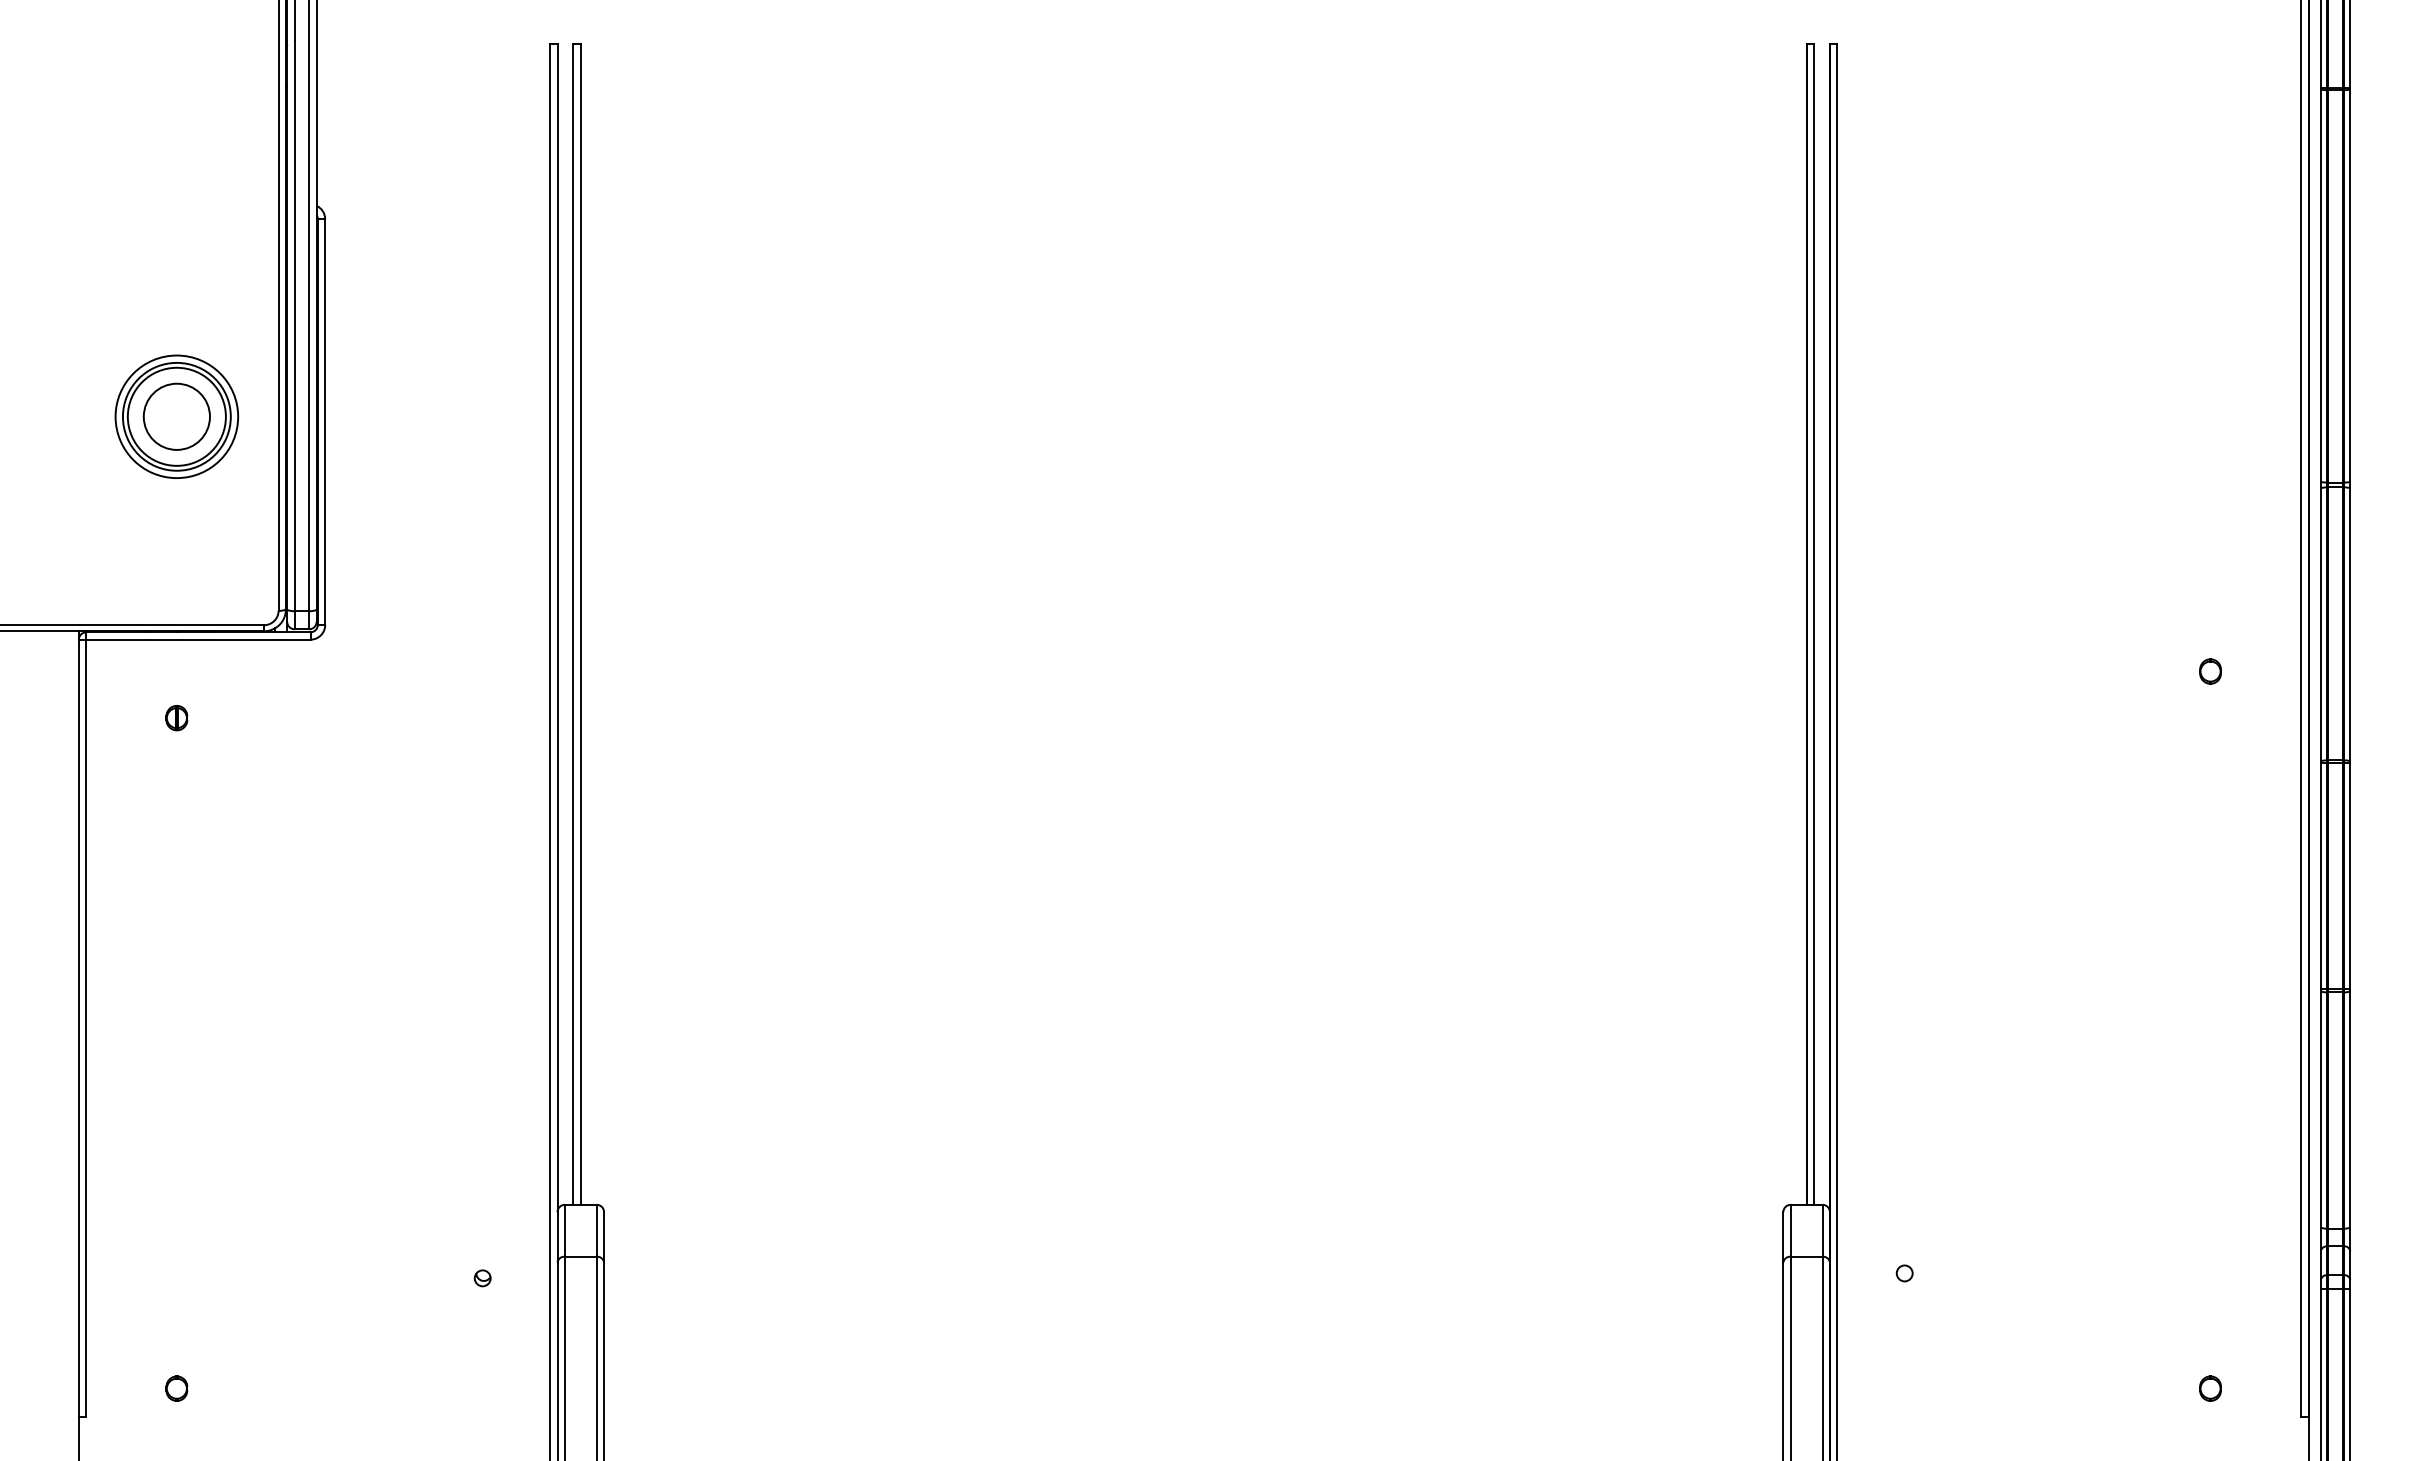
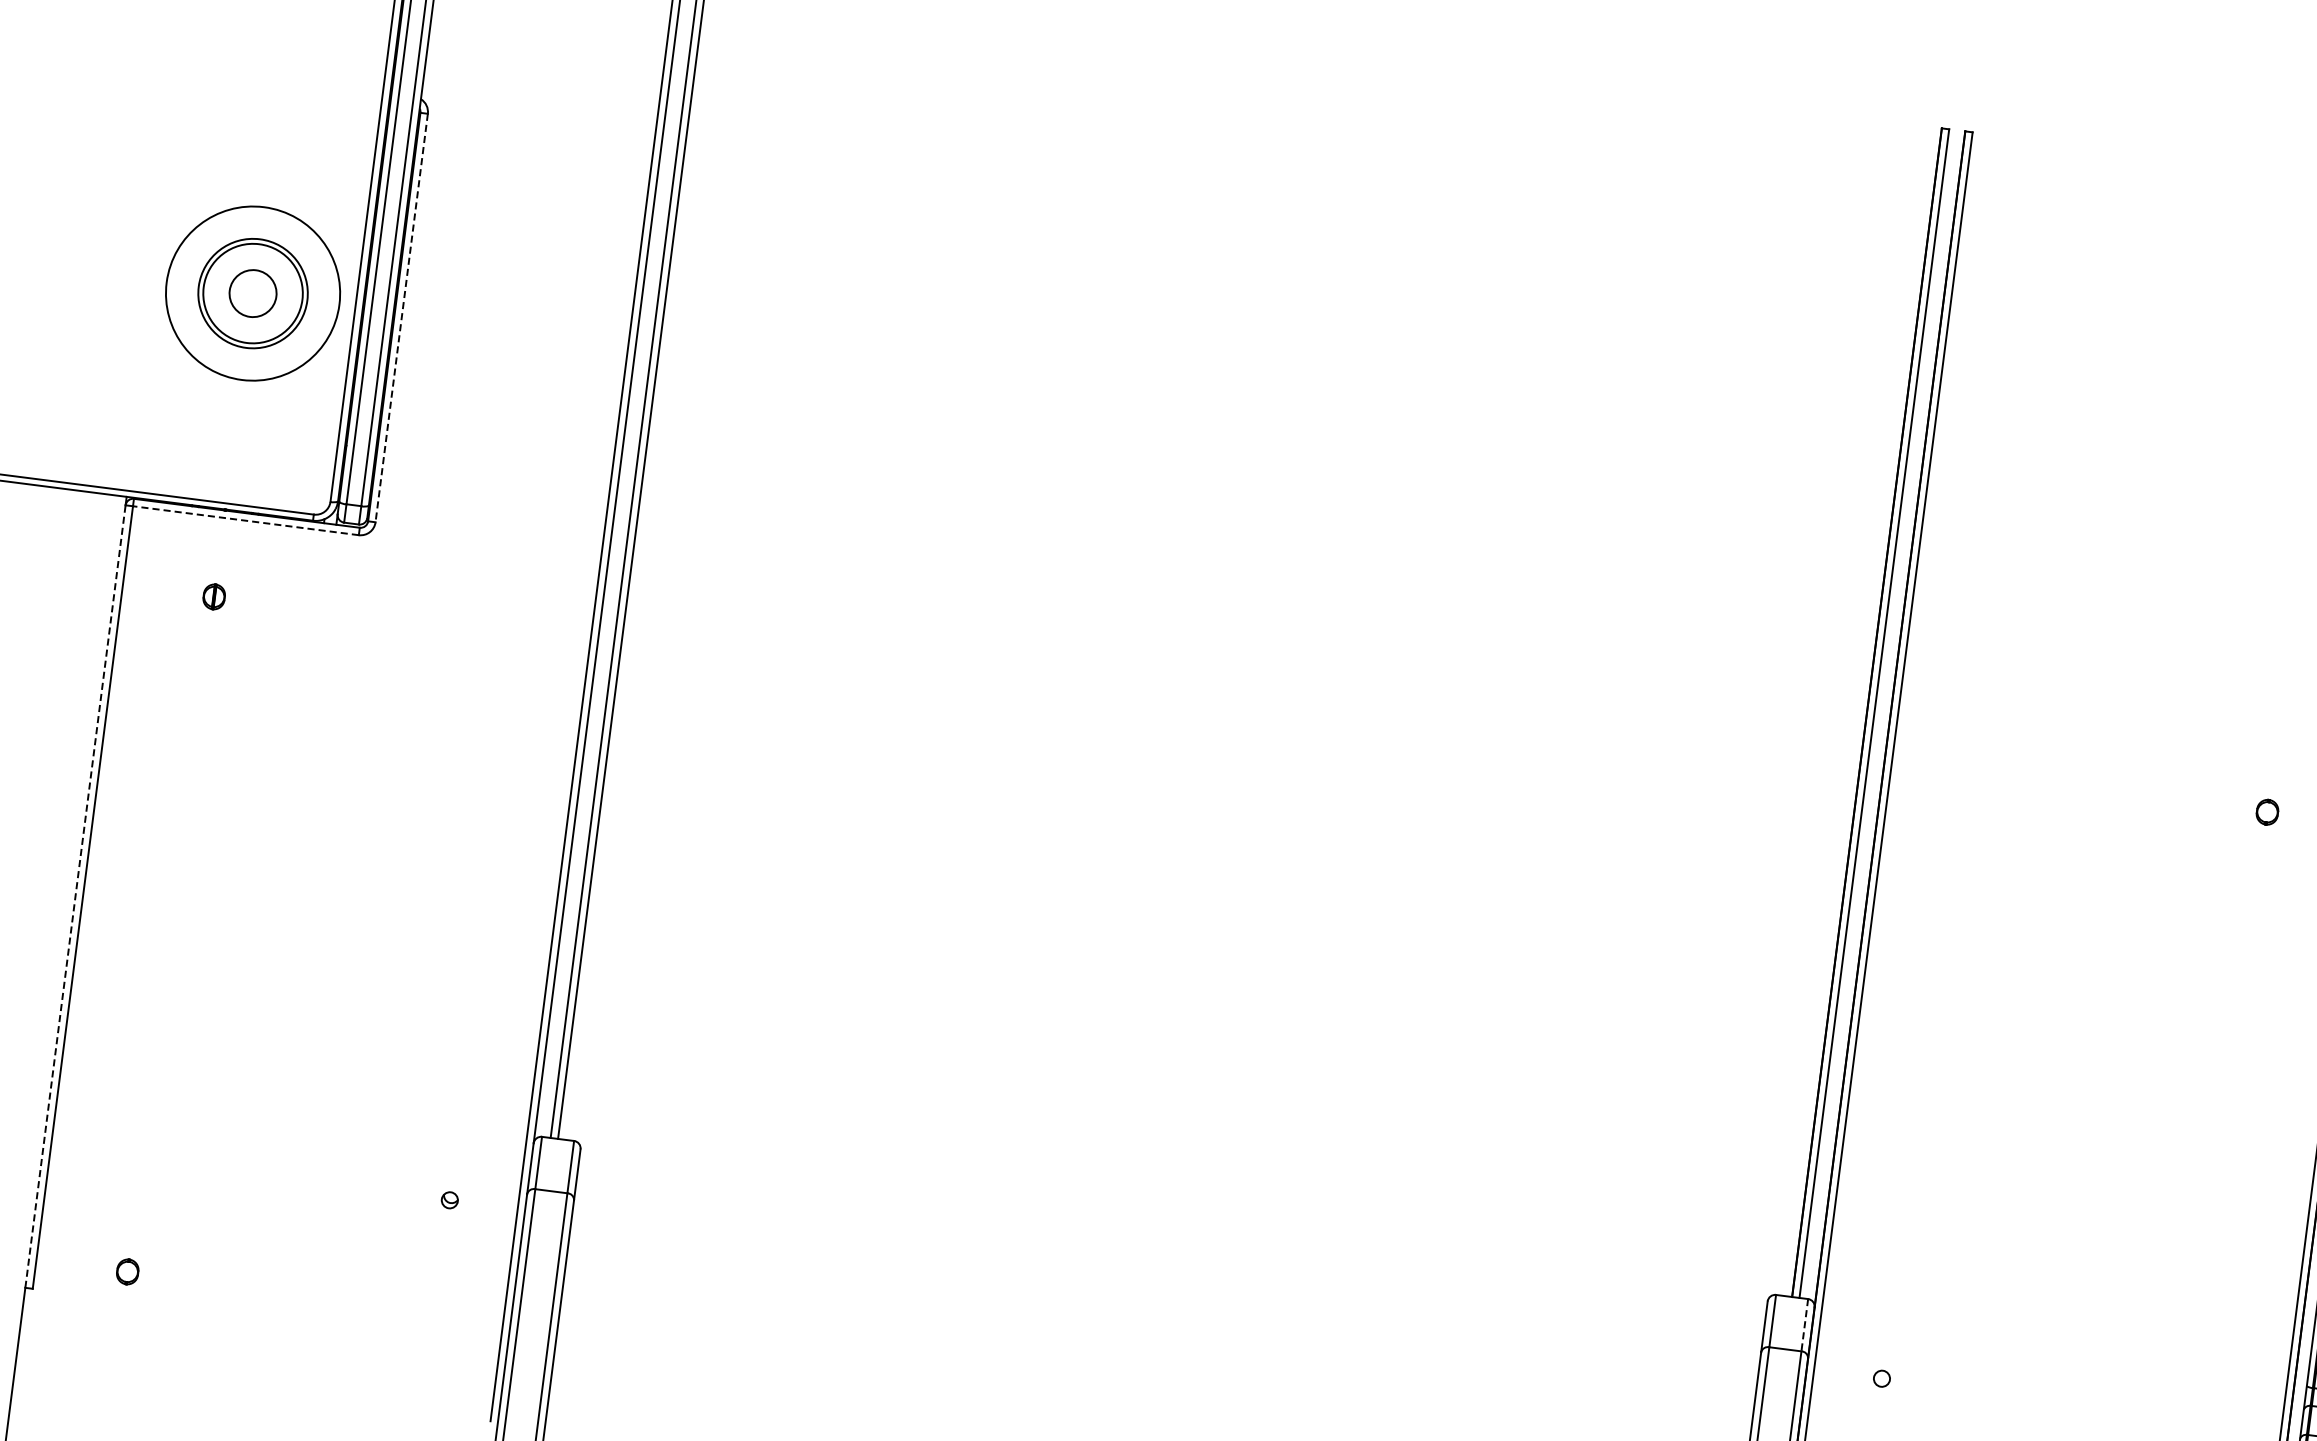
circle: (176, 416) -> (252, 293), size x0.7
circle: (176, 416) -> (252, 293), size x1.4
line: (325, 422) -> (401, 318), solid -> dashed
line: (197, 639) -> (245, 520), solid -> dashed
line: (78, 1028) -> (75, 896), solid -> dashed
line: (1822, 1230) -> (1804, 1324), solid -> dashed

